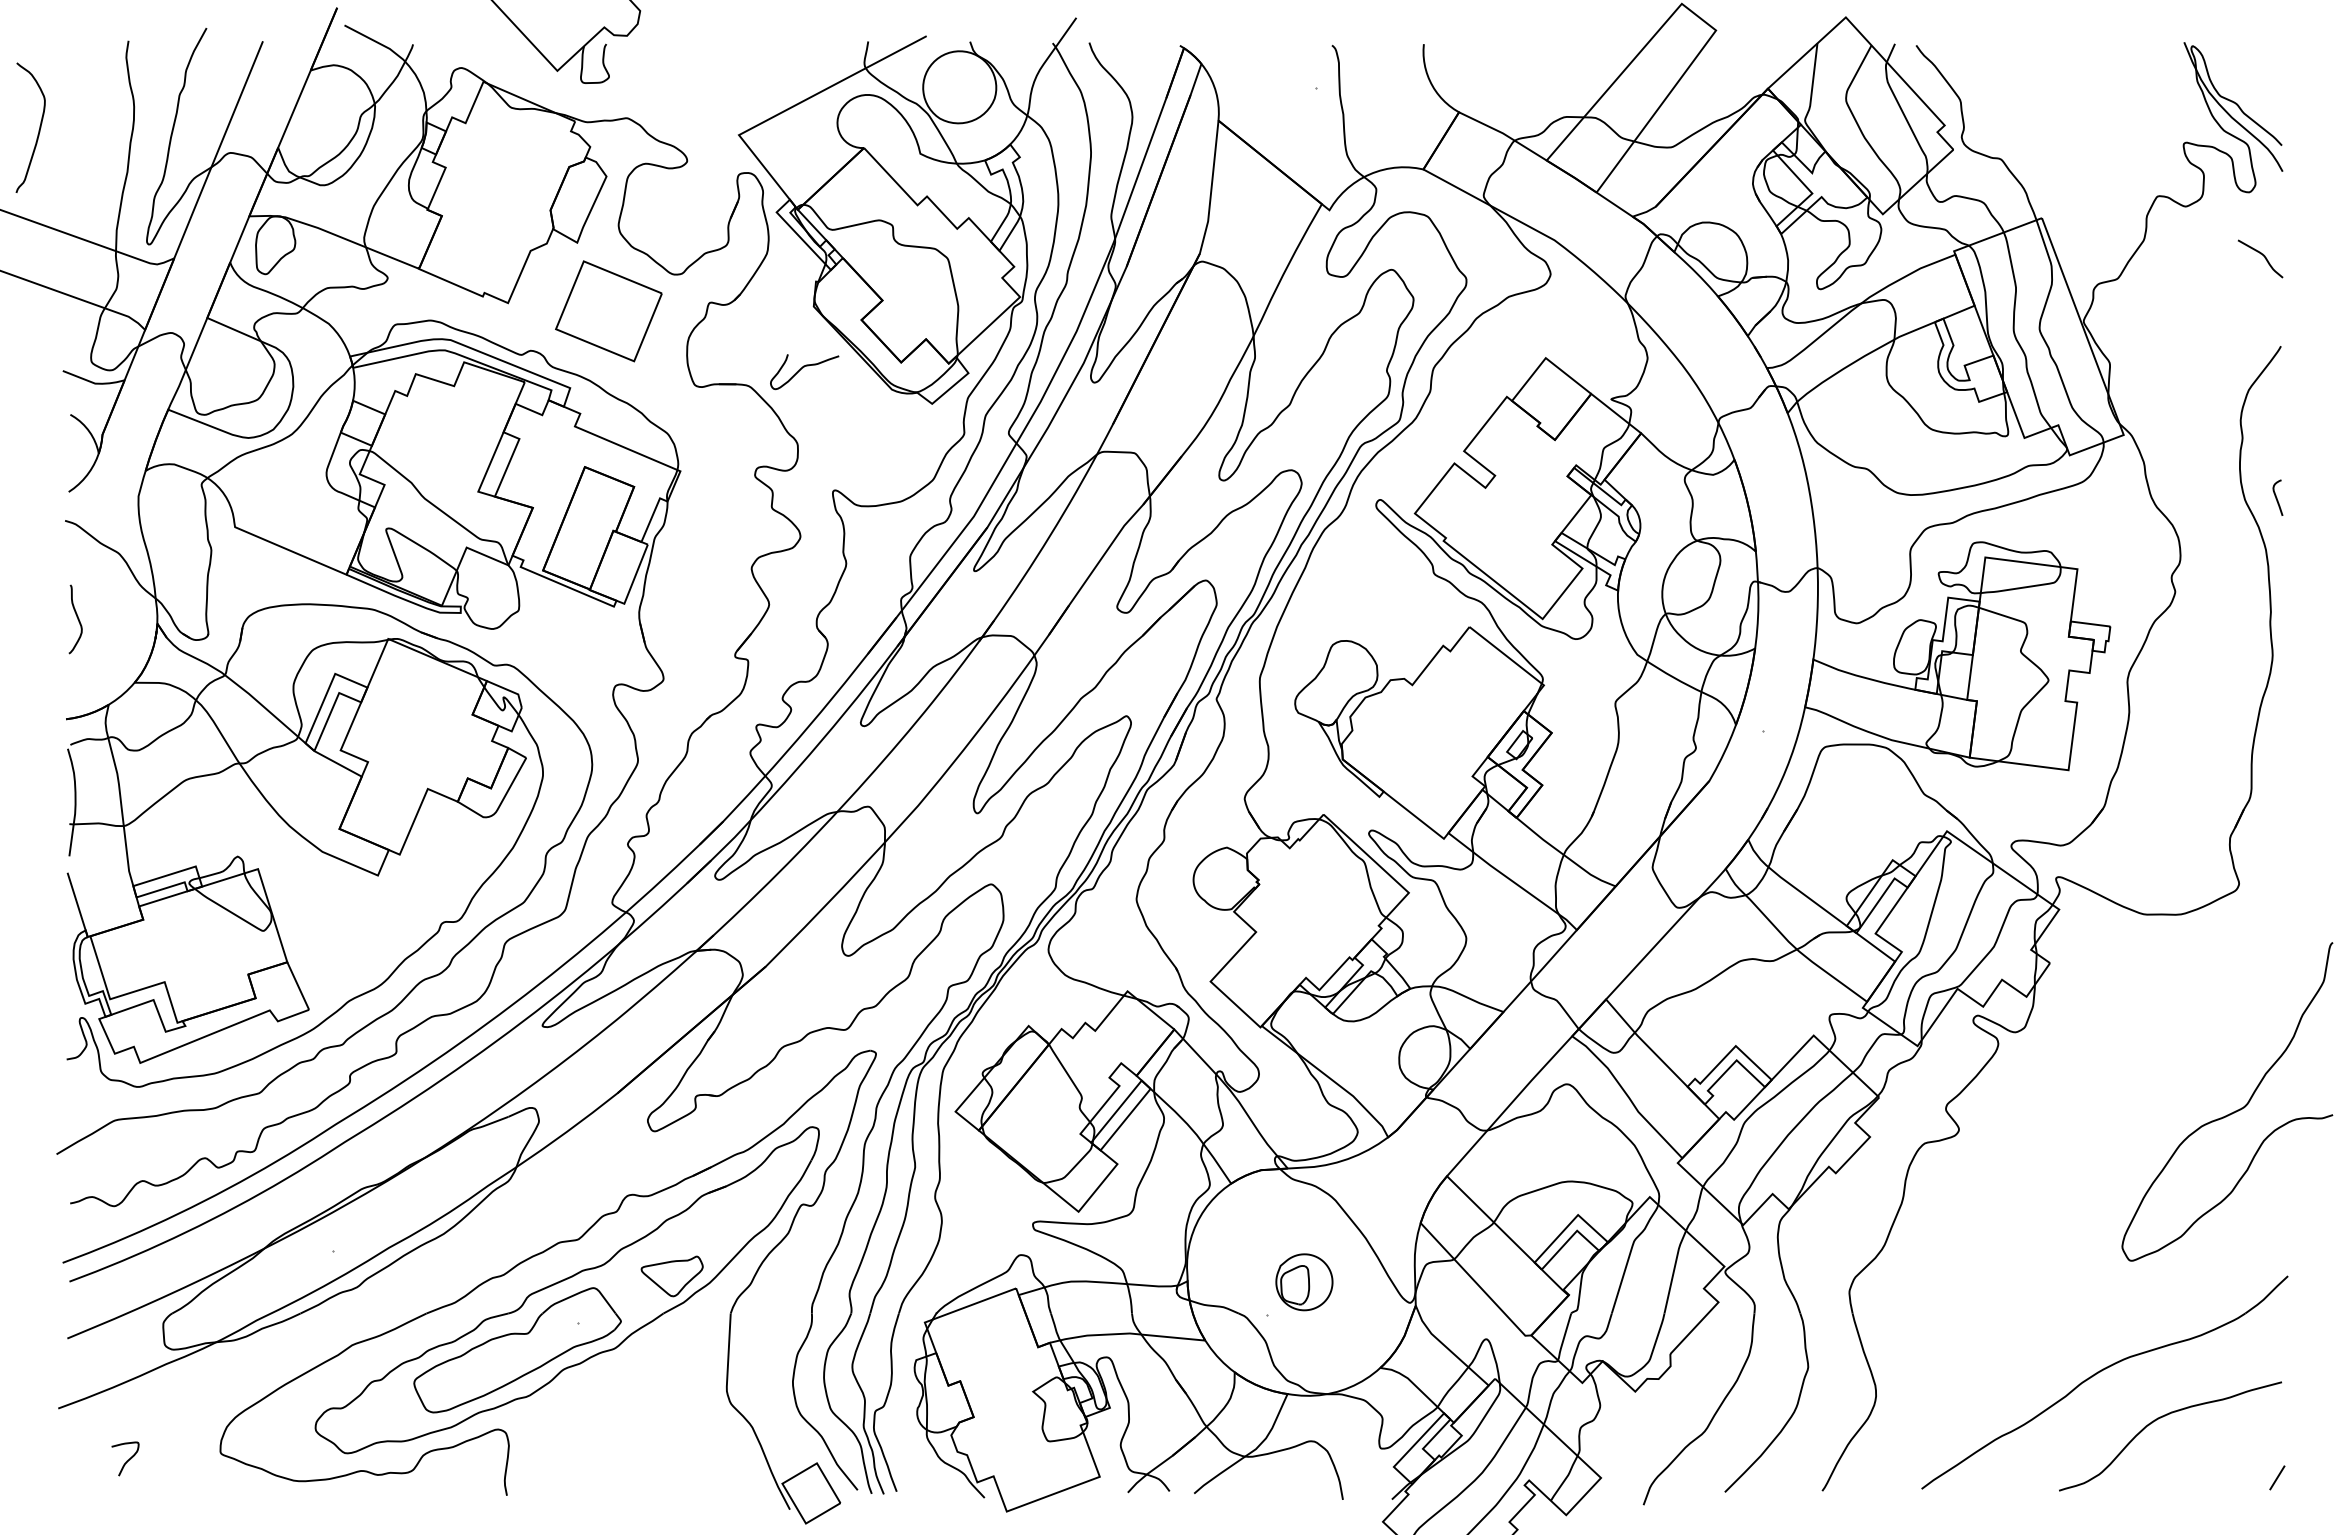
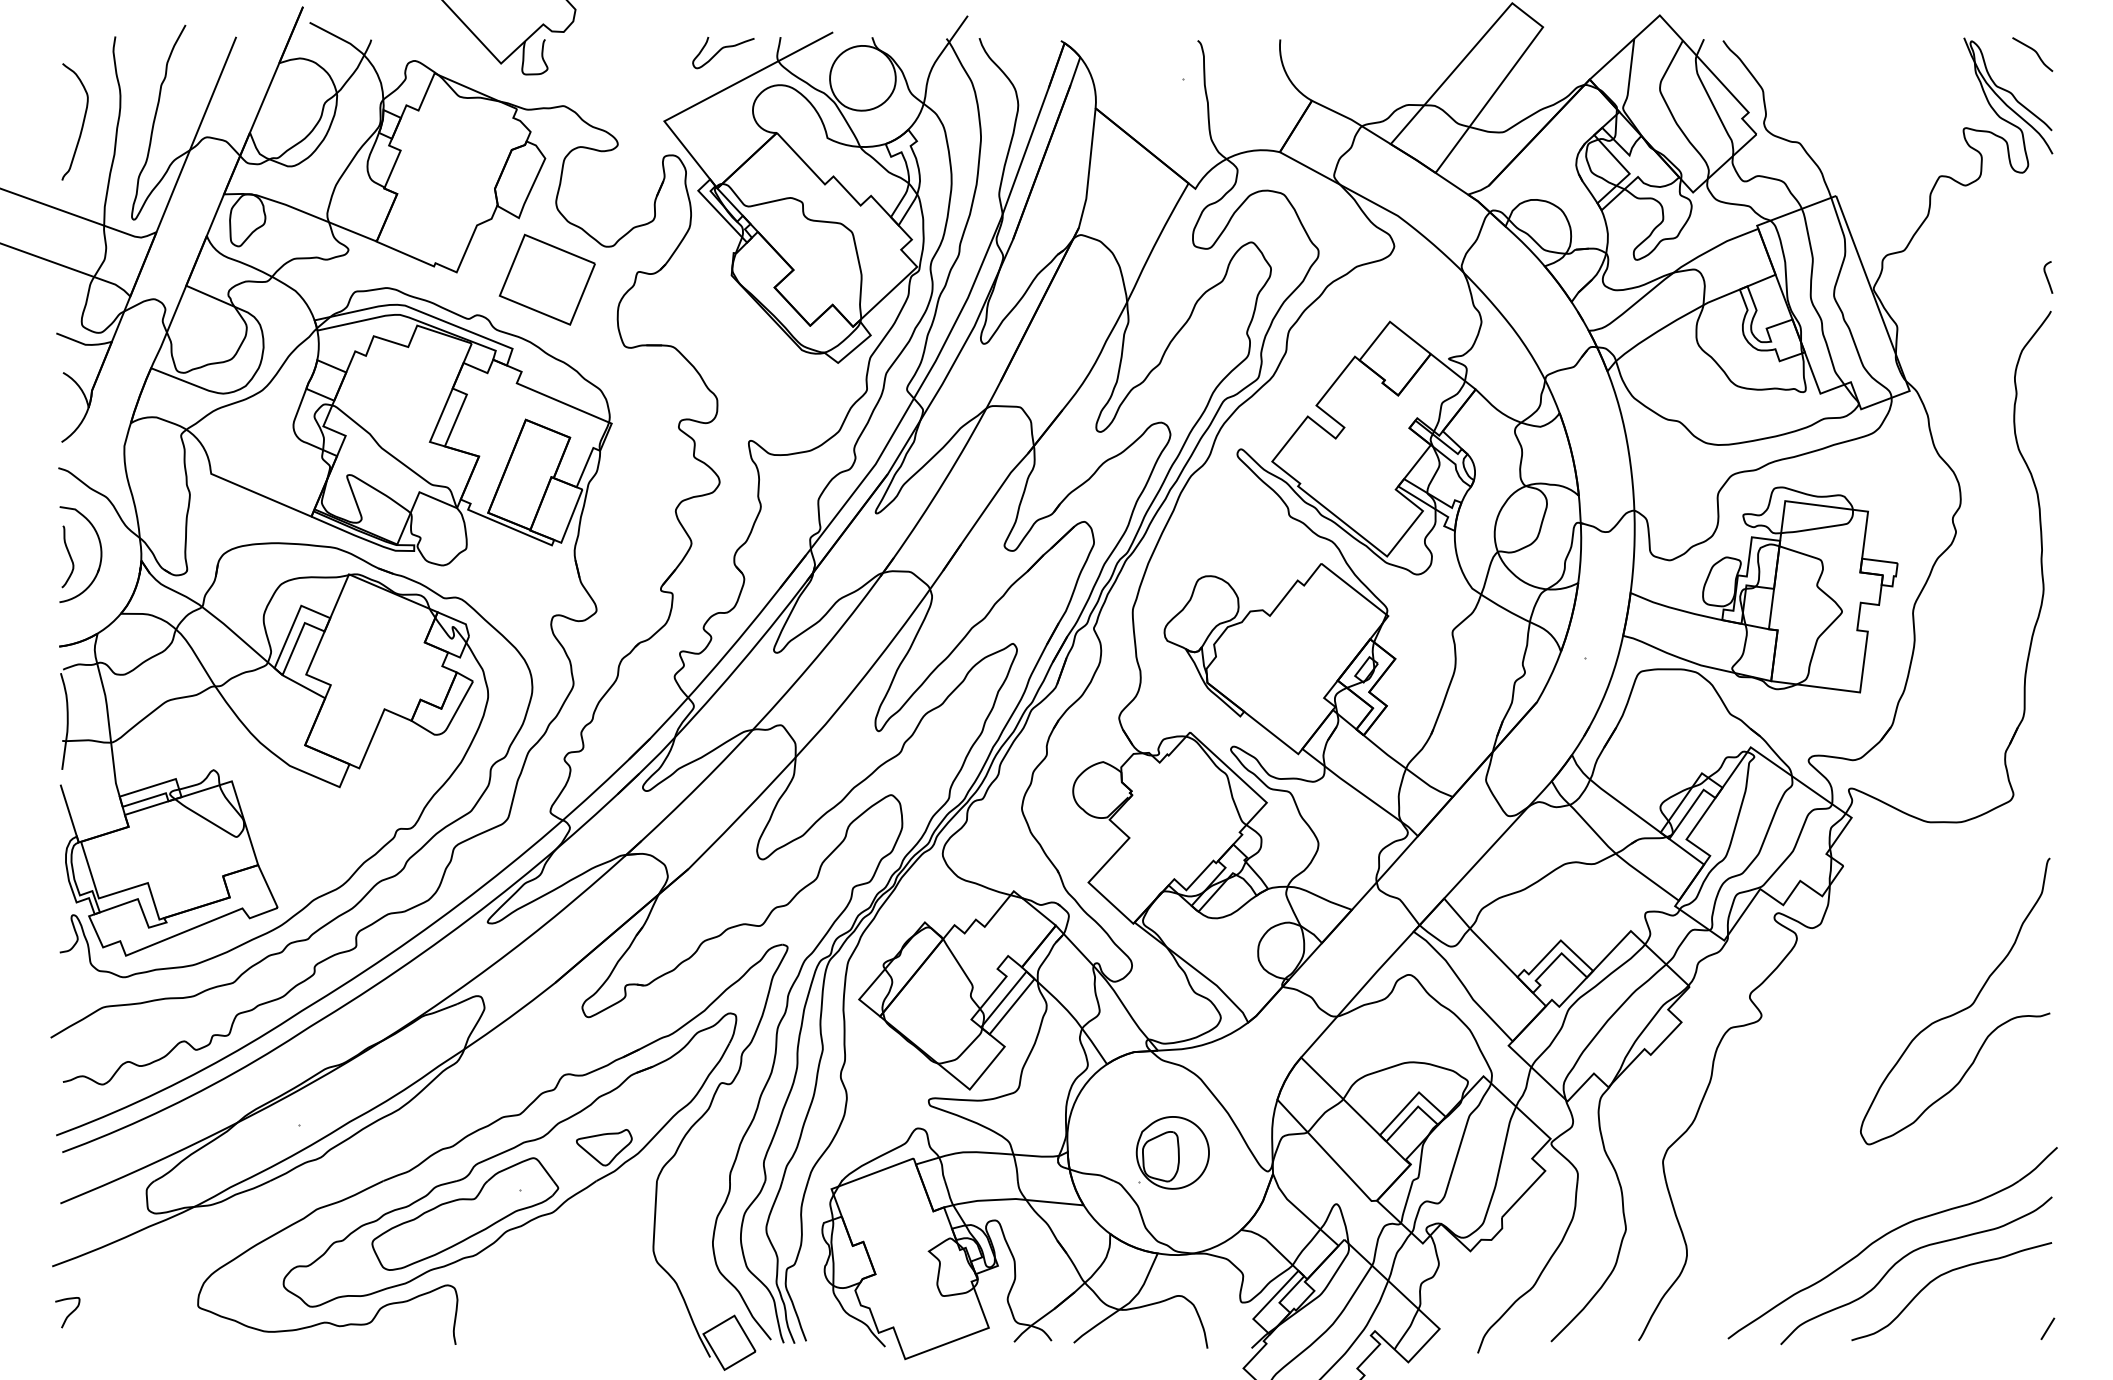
curve: (38, 130) -> (82, 124), moved
curve: (2262, 255) -> (2034, 51), moved
curve: (801, 369) -> (720, 50), moved
curve: (2277, 497) -> (2047, 277), moved
part: (111, 611) -> (100, 549), added
curve: (2233, 1111) -> (1960, 1010), moved
part: (1304, 1282) -> (1172, 1153), size x1.43
curve: (2120, 1397) -> (1906, 1256), added
curve: (126, 1460) -> (68, 1314), moved

